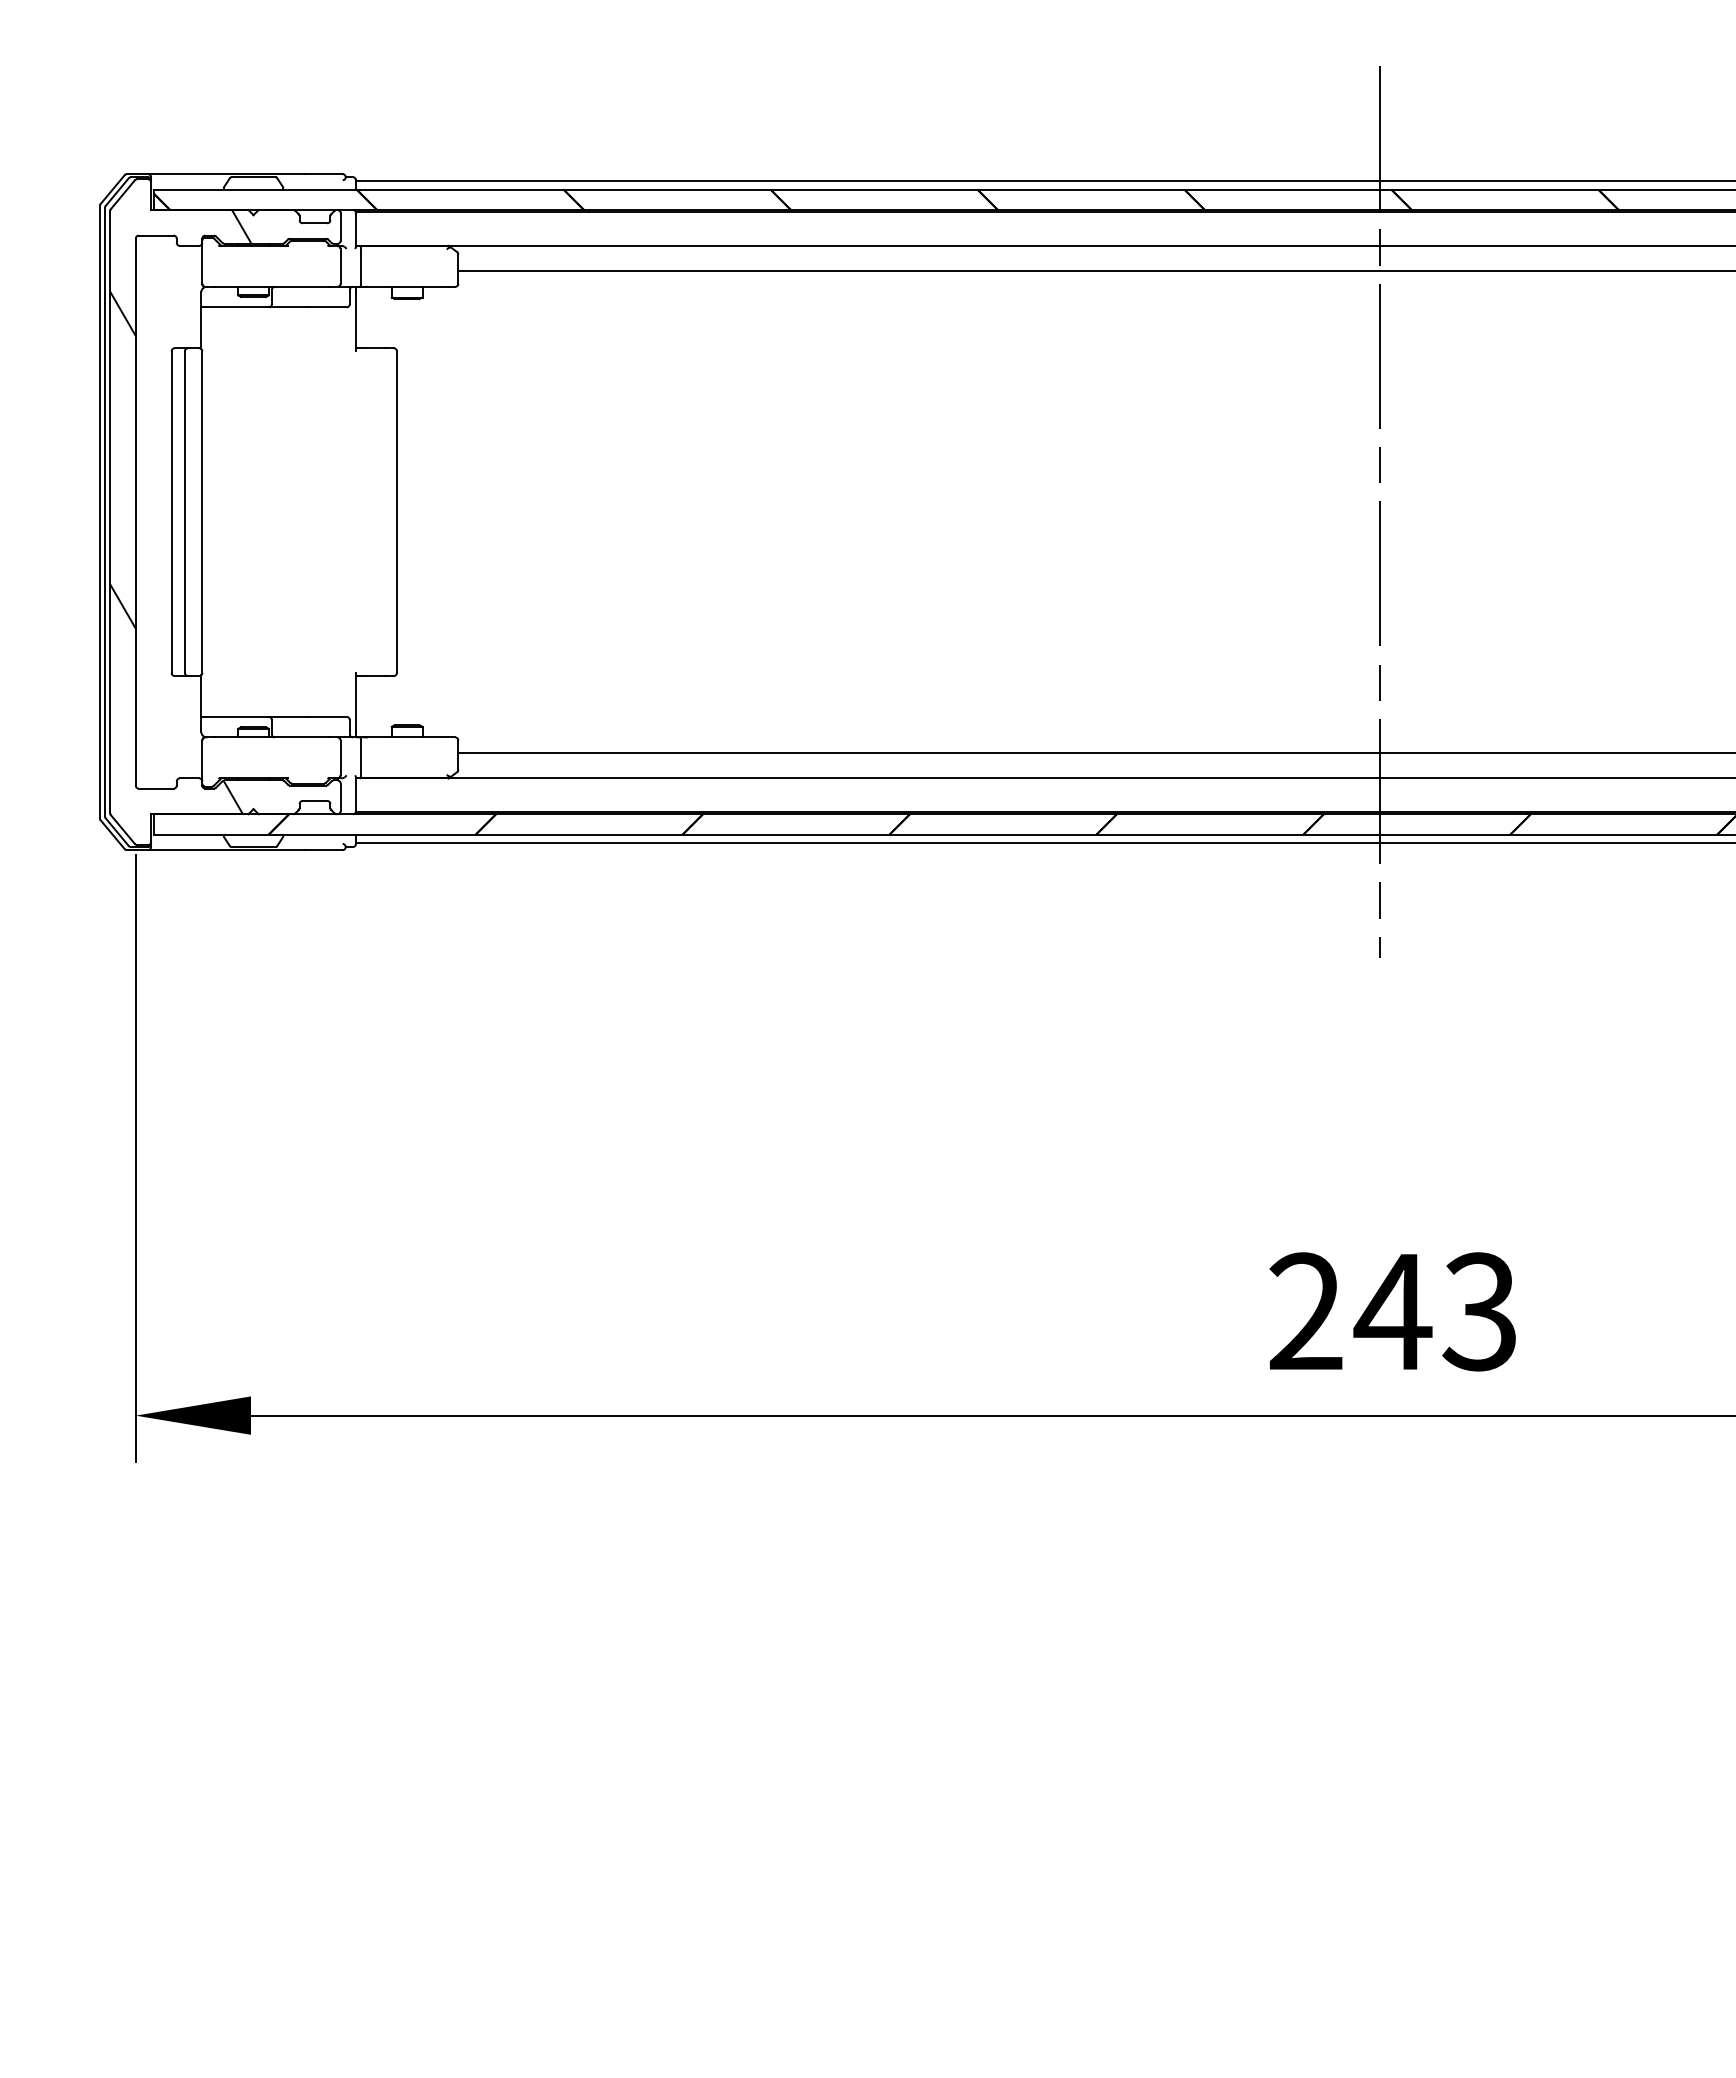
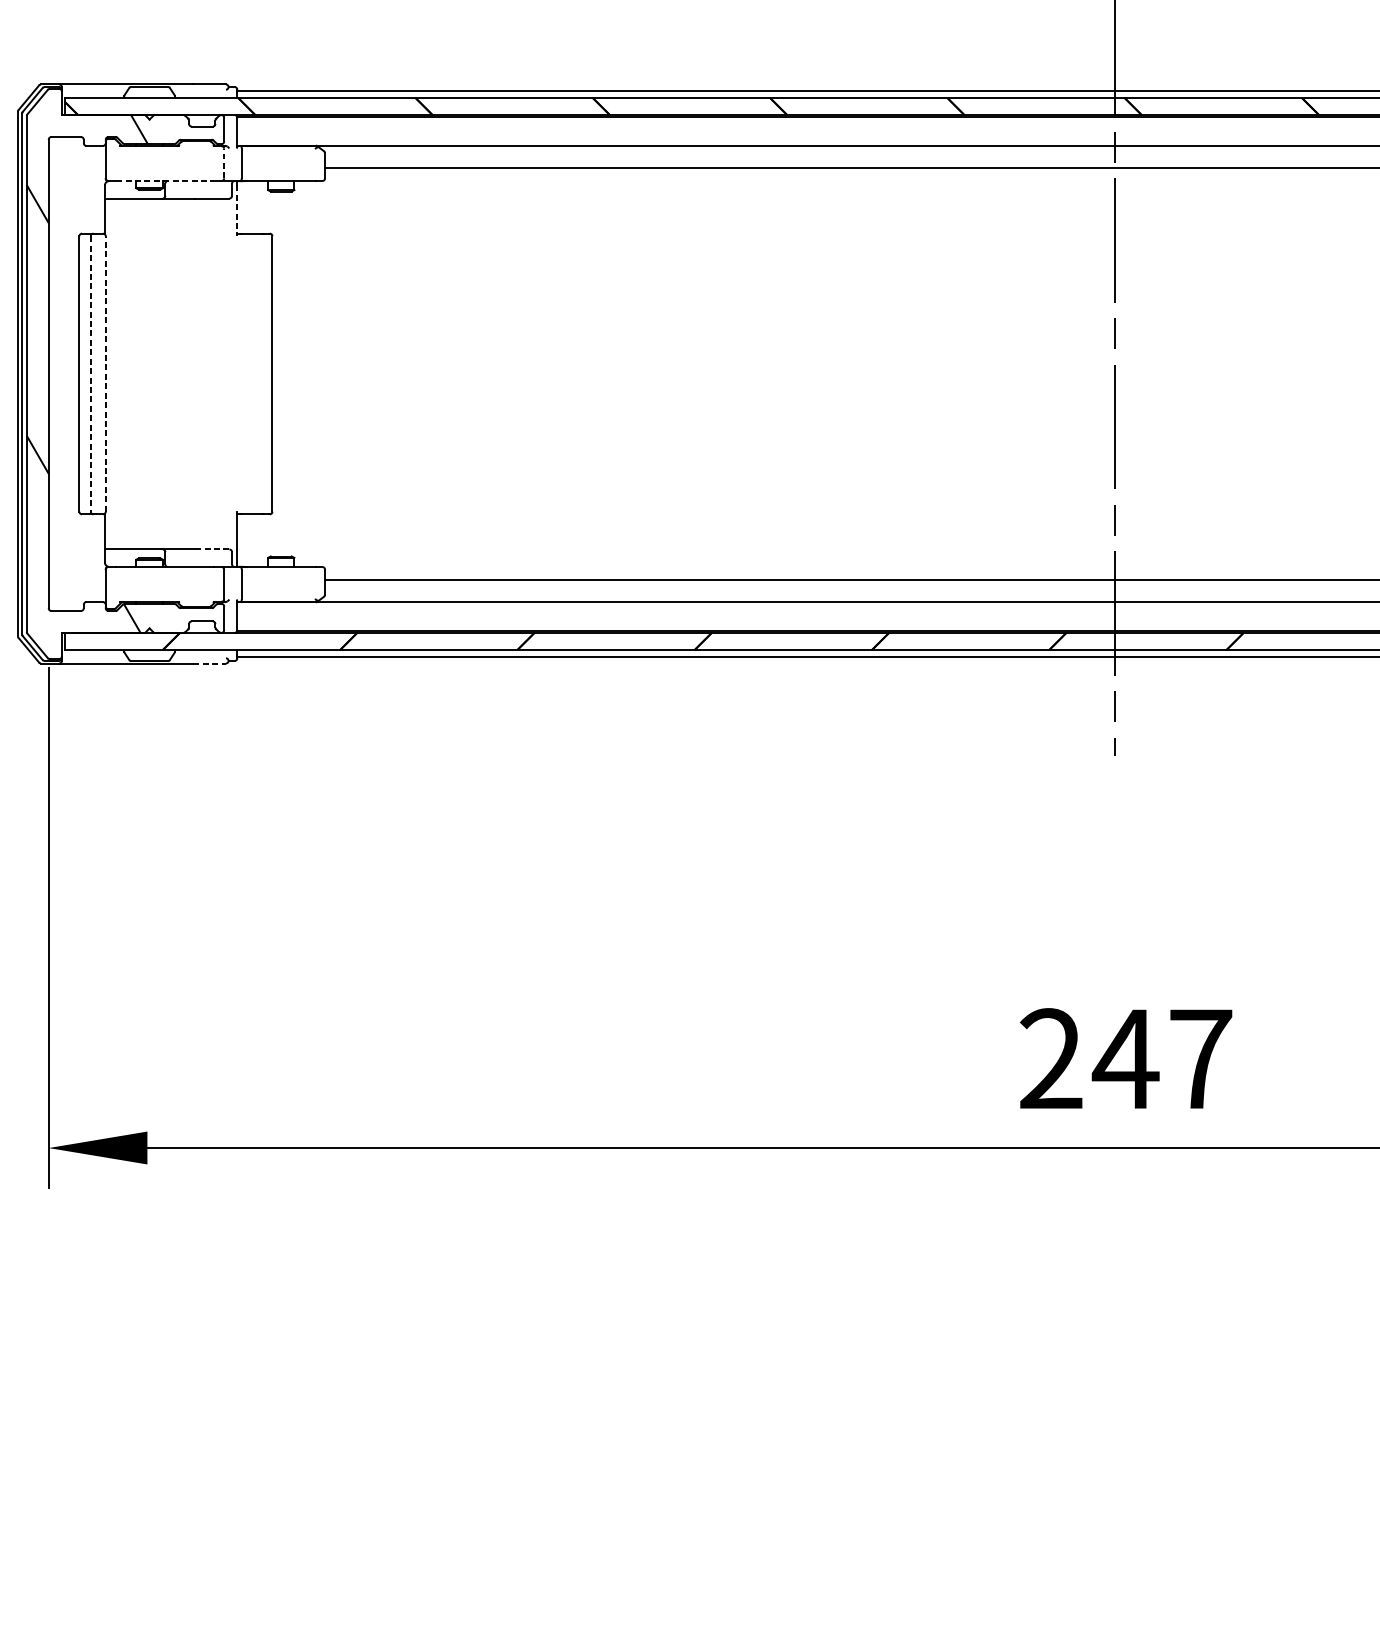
line: (340, 265) -> (224, 162), solid -> dashed
line: (272, 286) -> (165, 180), solid -> dashed
line: (355, 321) -> (236, 210), solid -> dashed
line: (184, 512) -> (90, 374), solid -> dashed
line: (202, 512) -> (105, 374), solid -> dashed
line: (326, 716) -> (212, 549), solid -> dashed
line: (323, 850) -> (209, 663), solid -> dashed
text: (1479, 1311) -> (1199, 1058), 243 -> 247

